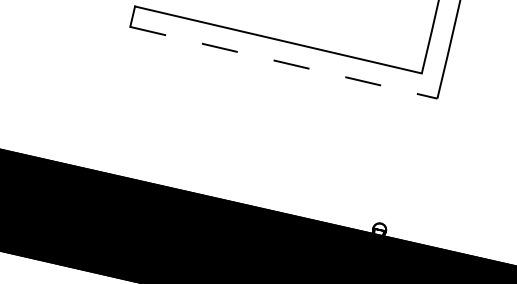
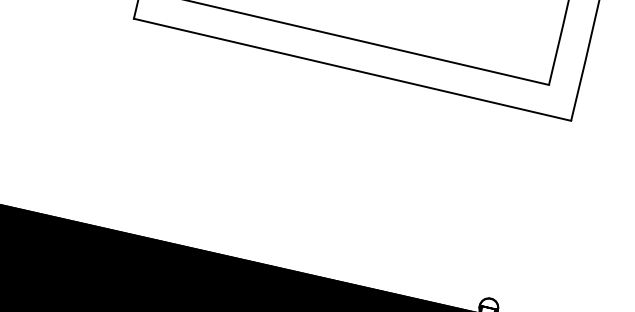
line: (283, 62) -> (352, 69), dashed -> solid

